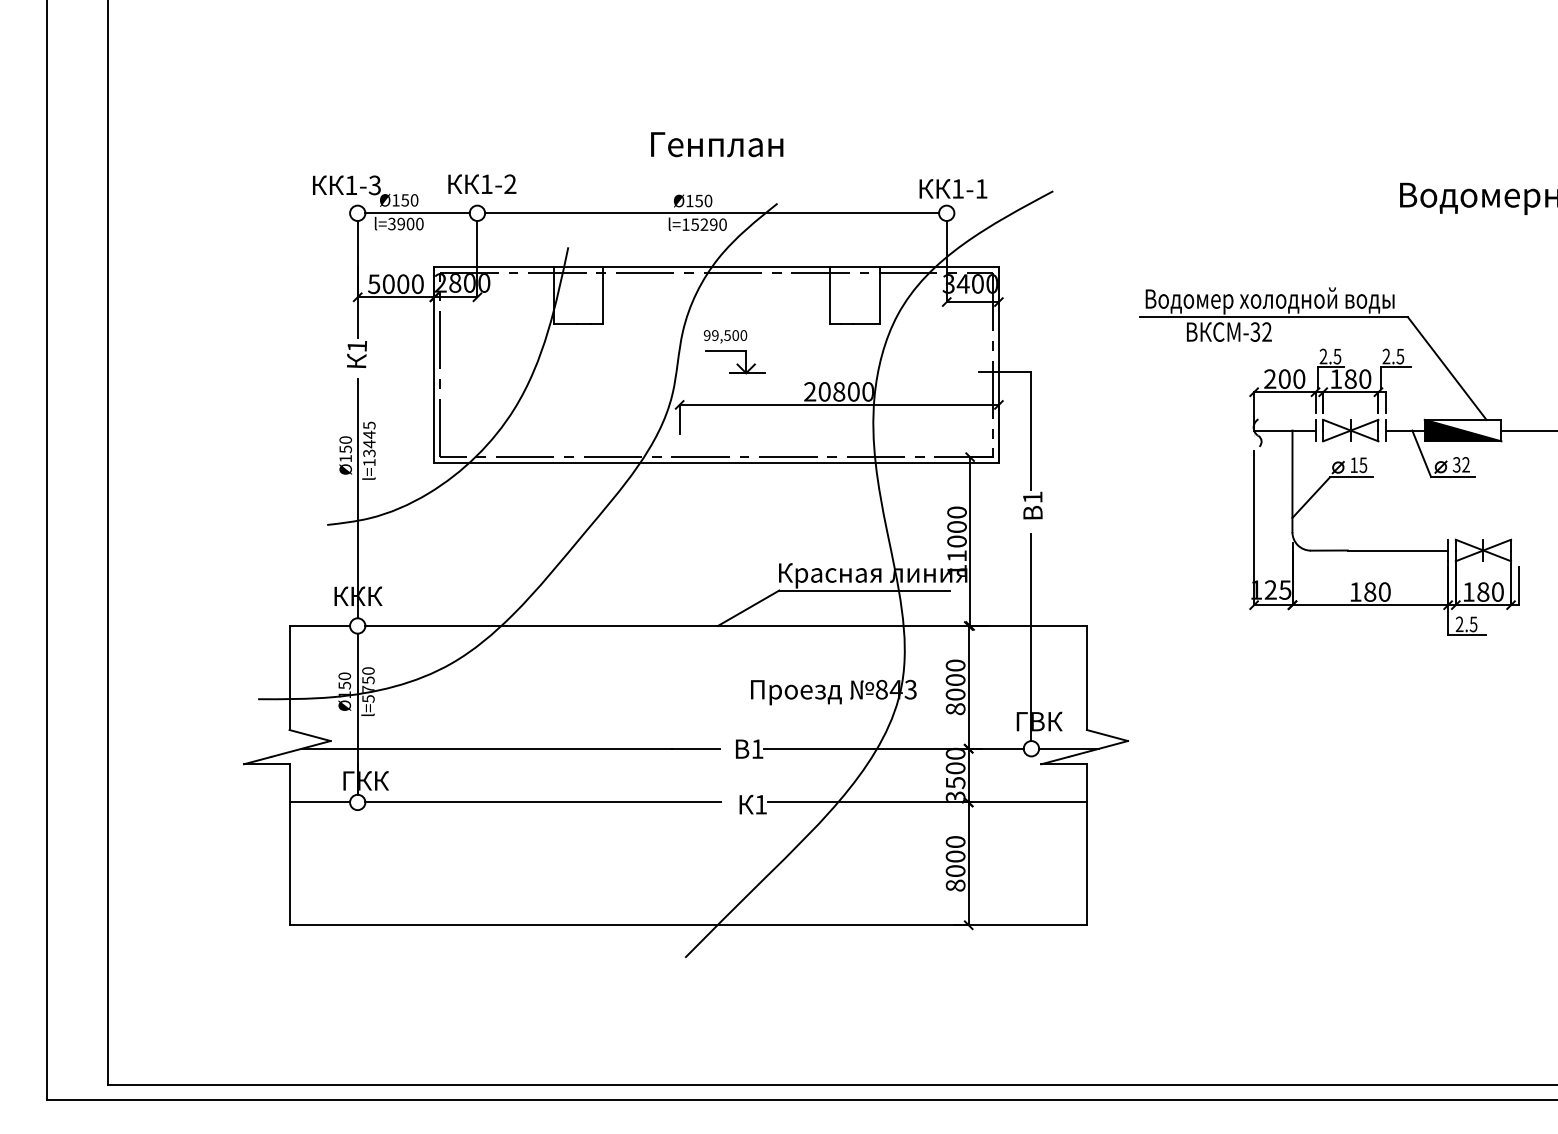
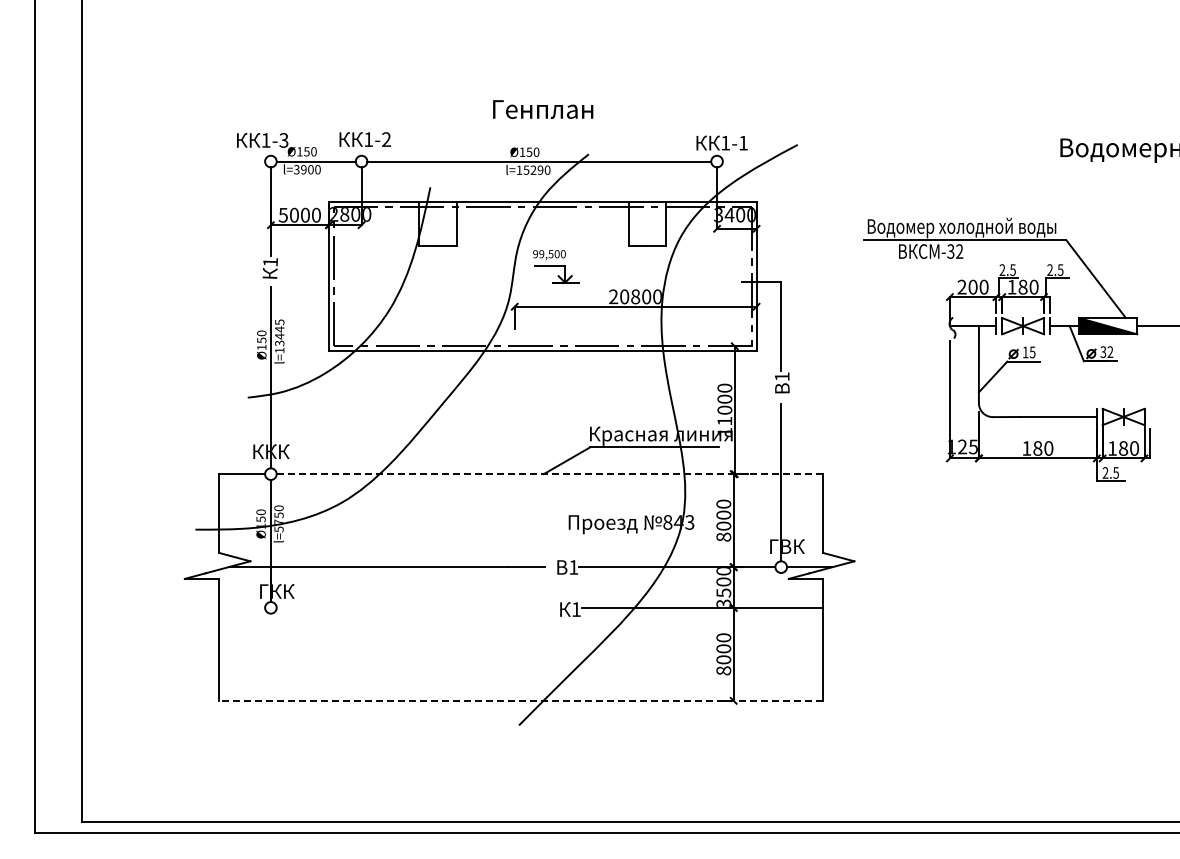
line: (725, 626) -> (549, 474), solid -> dashed
line: (320, 801) -> (242, 607), removed
line: (542, 801) -> (410, 607), removed
line: (688, 924) -> (521, 700), solid -> dashed

